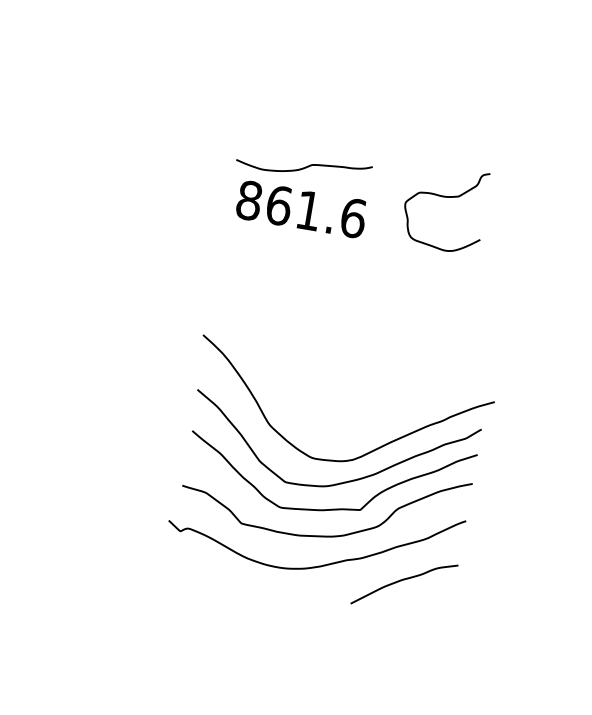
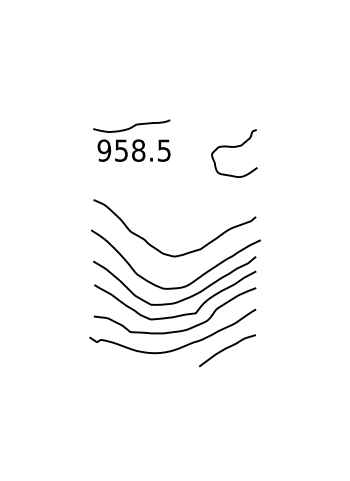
curve: (446, 197) -> (234, 147), moved
text: (301, 209) -> (134, 150), 861.6 -> 958.5
curve: (317, 390) -> (160, 250), added

